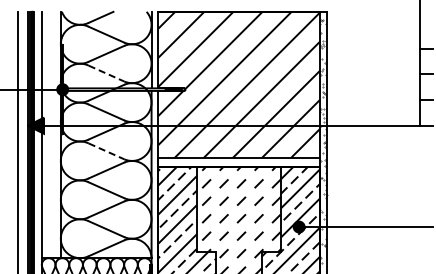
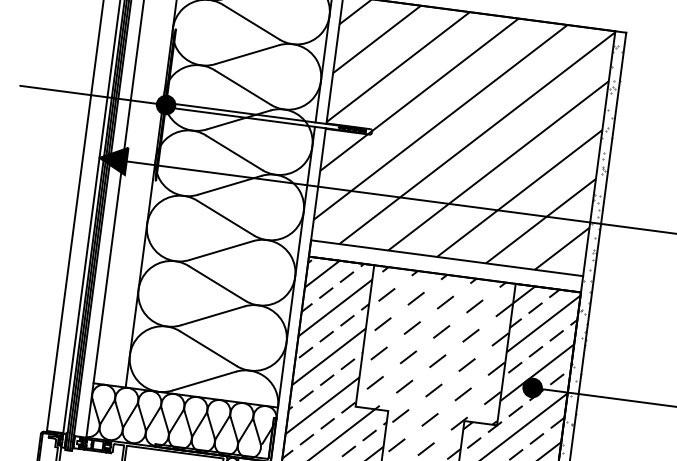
line: (106, 73) -> (243, 87), dashed -> solid
line: (106, 151) -> (225, 218), dashed -> solid

